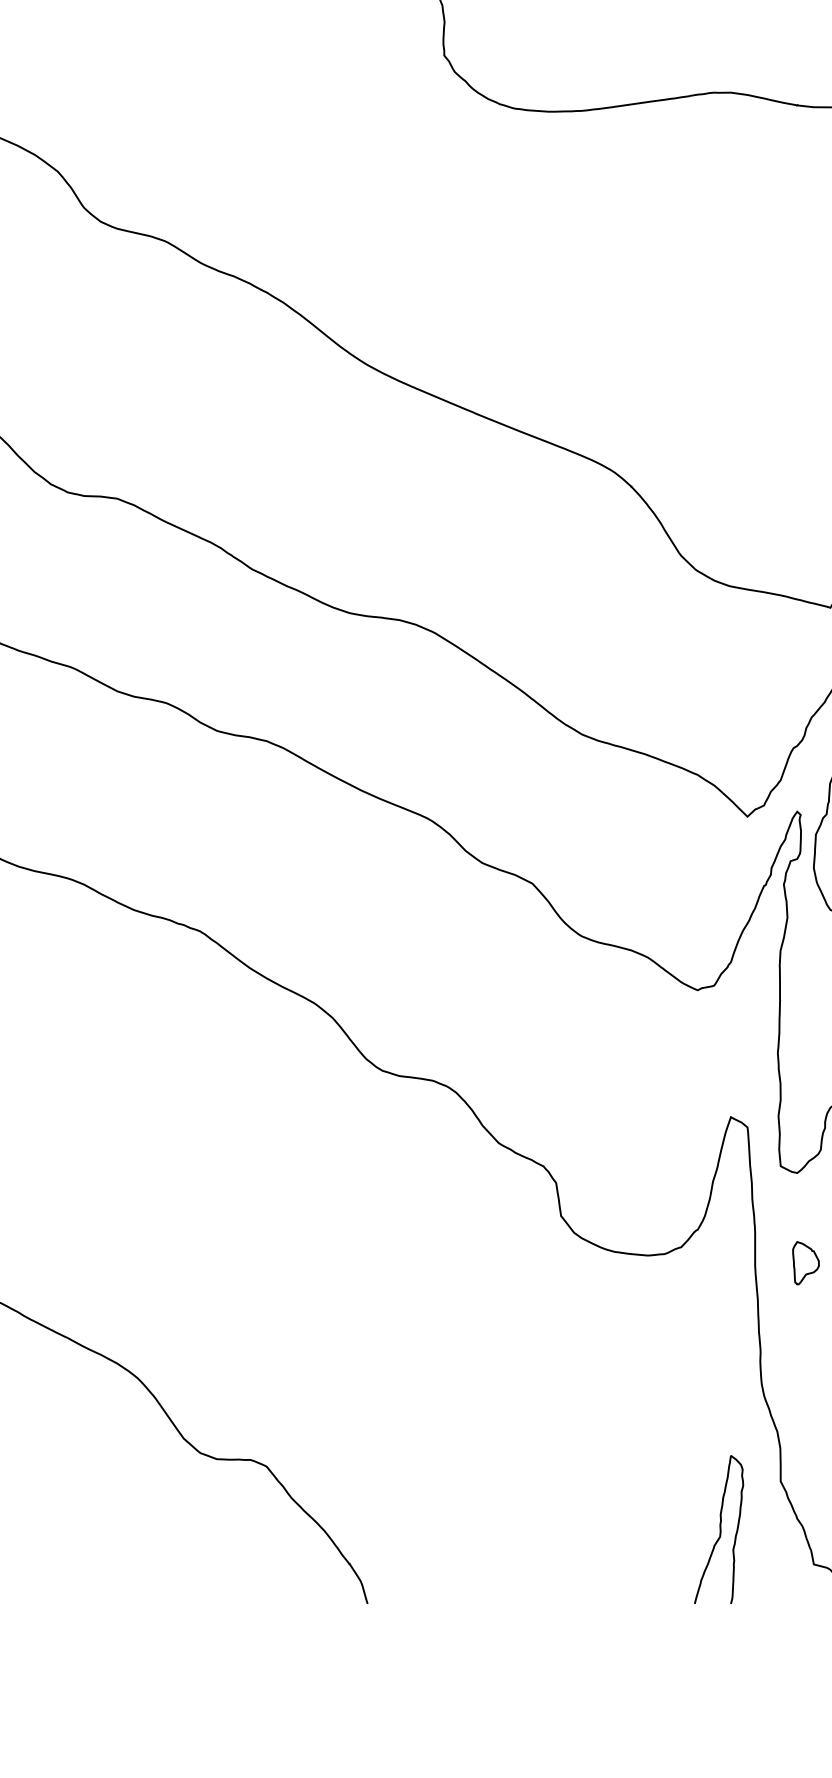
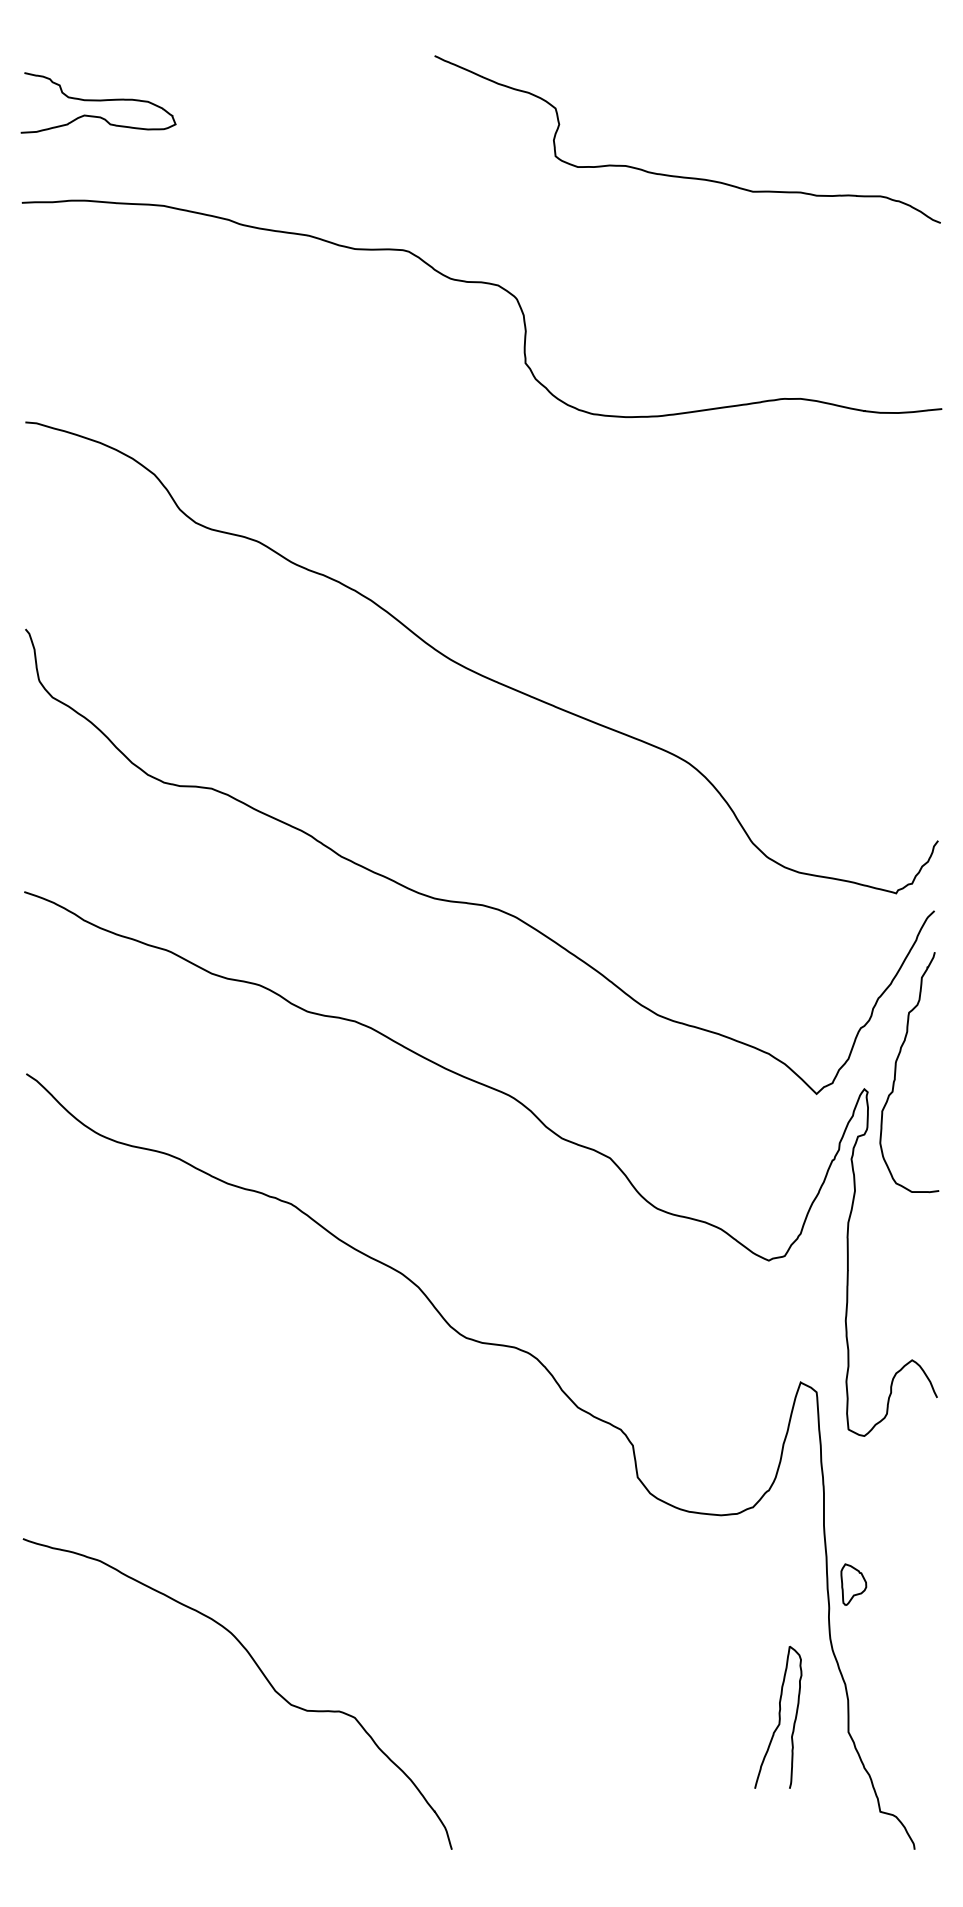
part: (805, 1263) -> (853, 1584), moved
curve: (719, 1528) -> (778, 1716), moved

